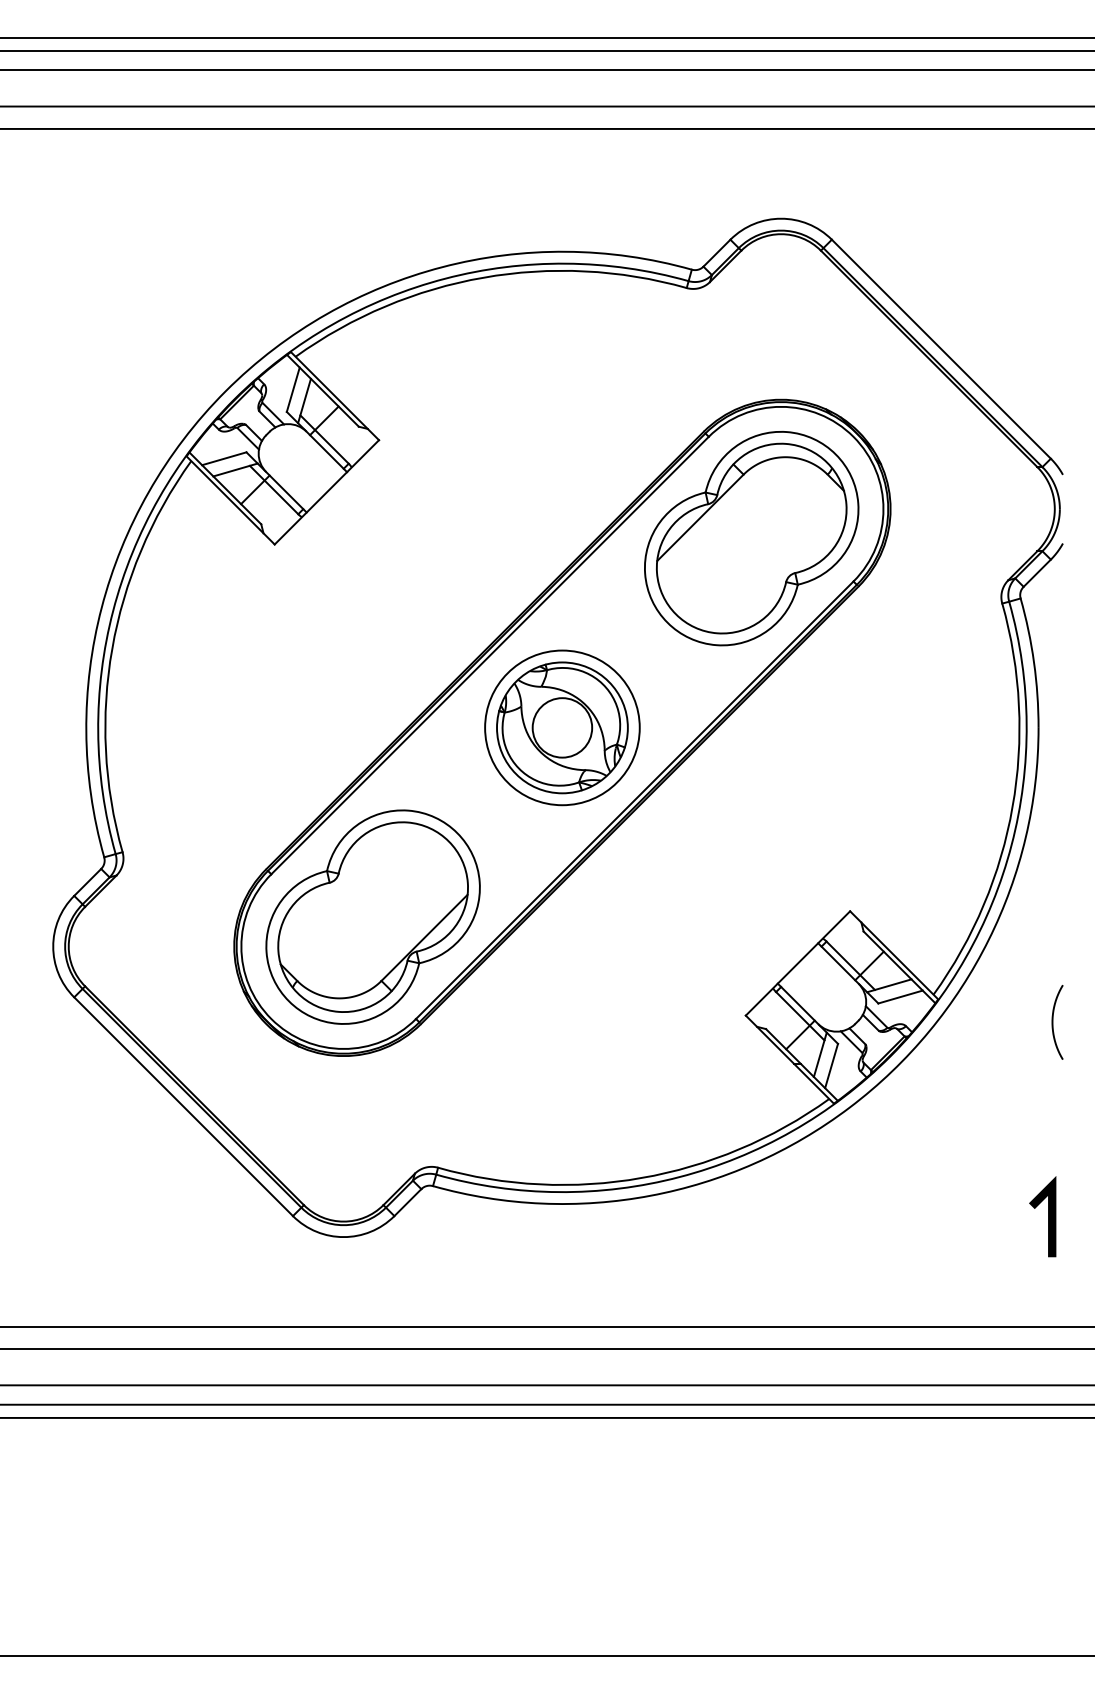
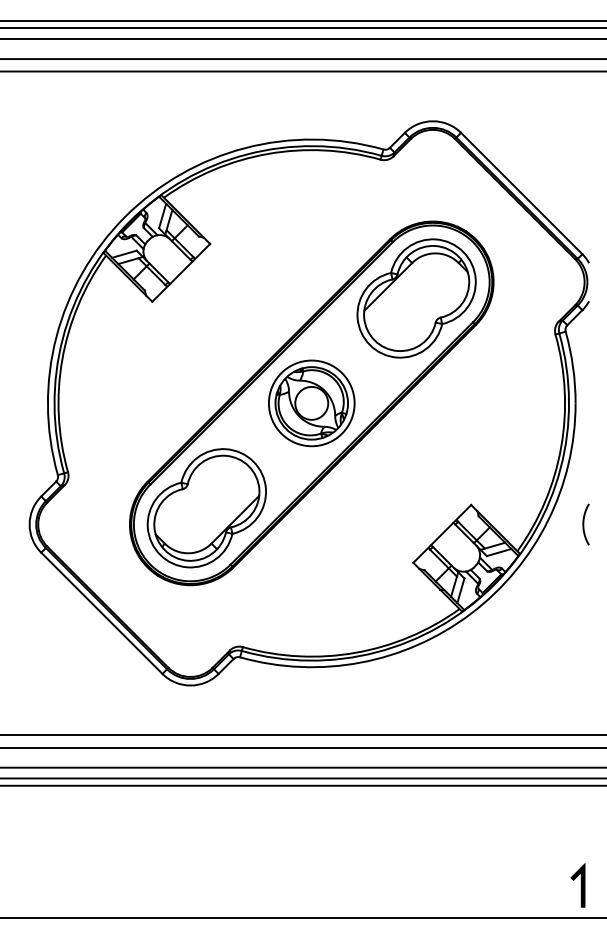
curve: (1054, 1022) -> (584, 524), moved
line: (1047, 1217) -> (580, 885), moved

